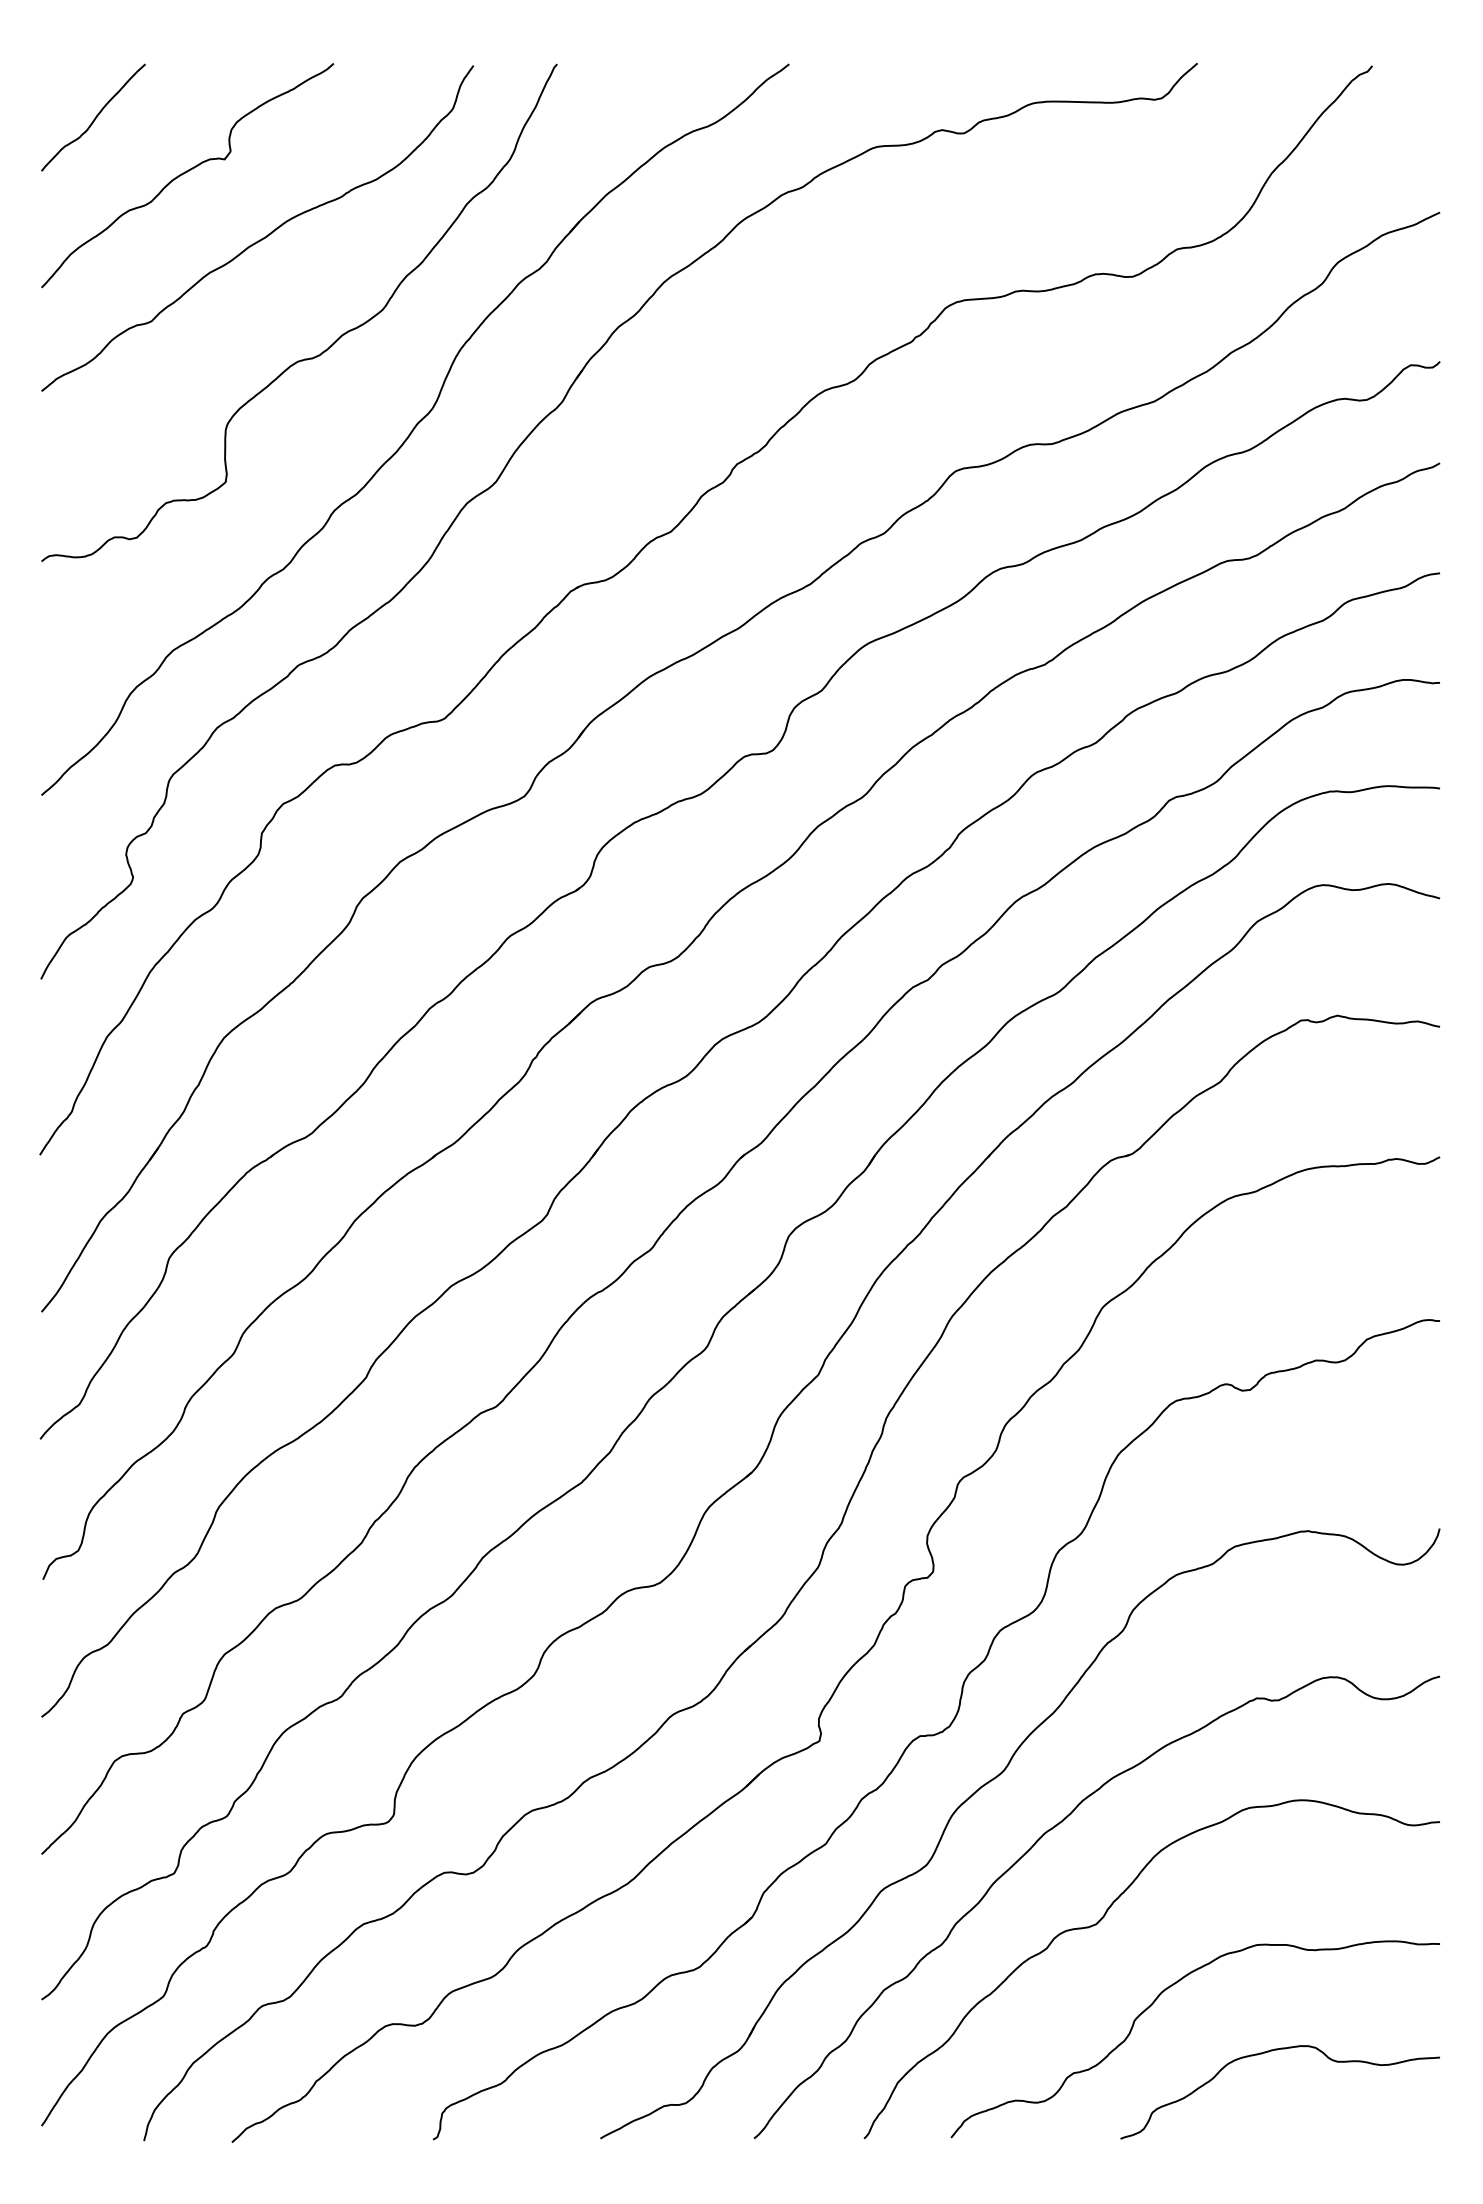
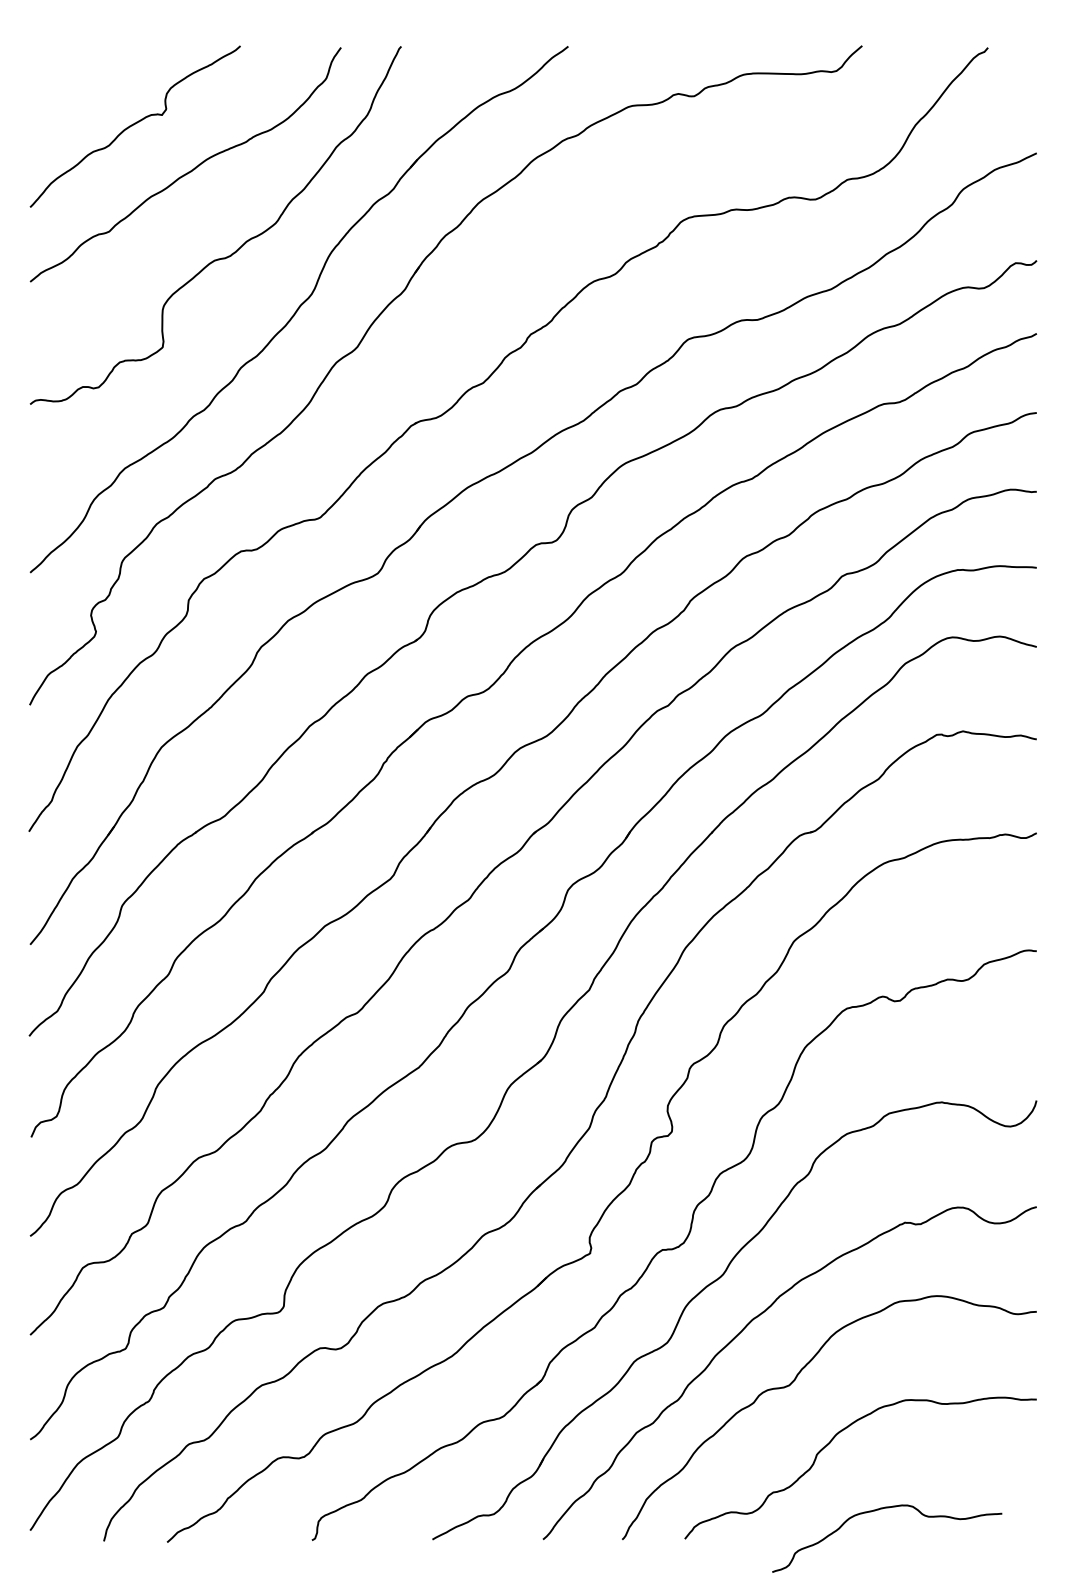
curve: (94, 118) -> (68, 85), removed
curve: (1265, 2053) -> (876, 1510), moved

